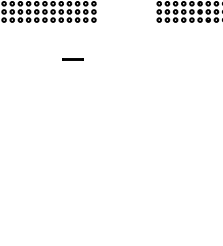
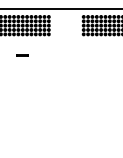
line: (72, 59) -> (22, 55), moved

